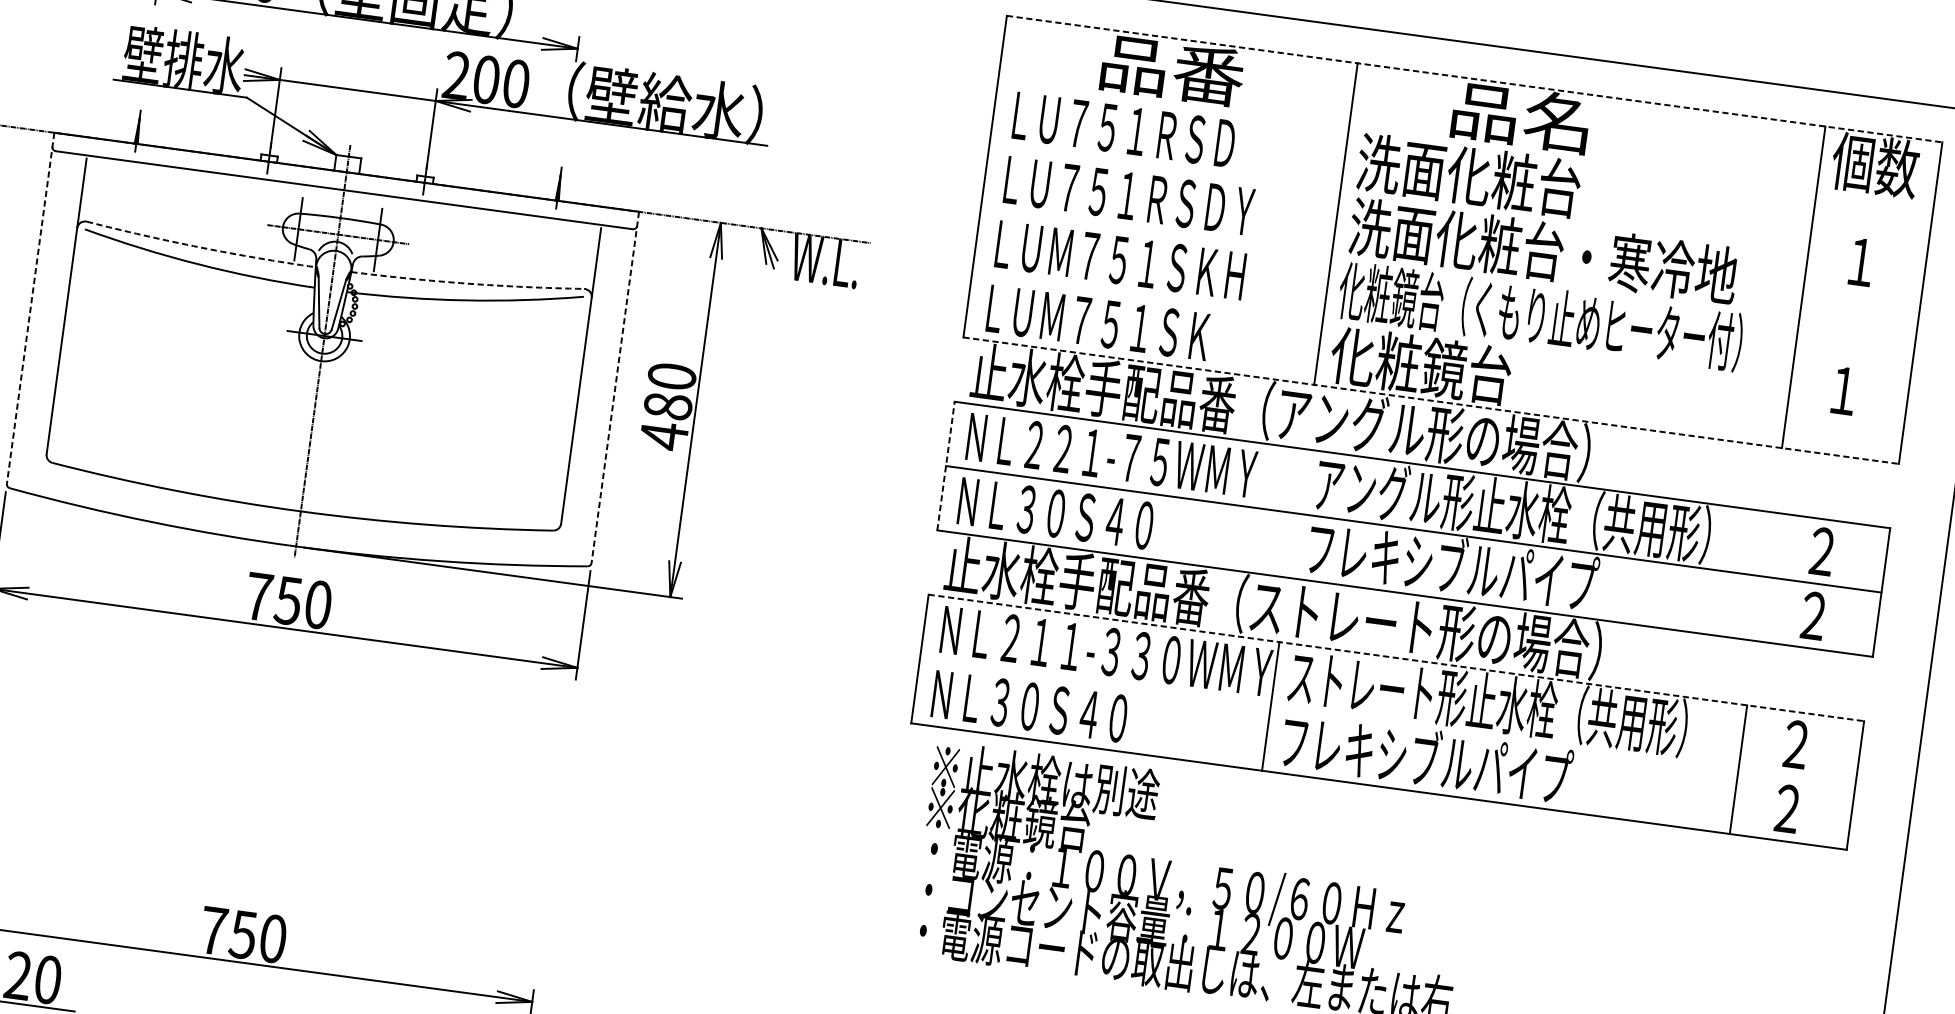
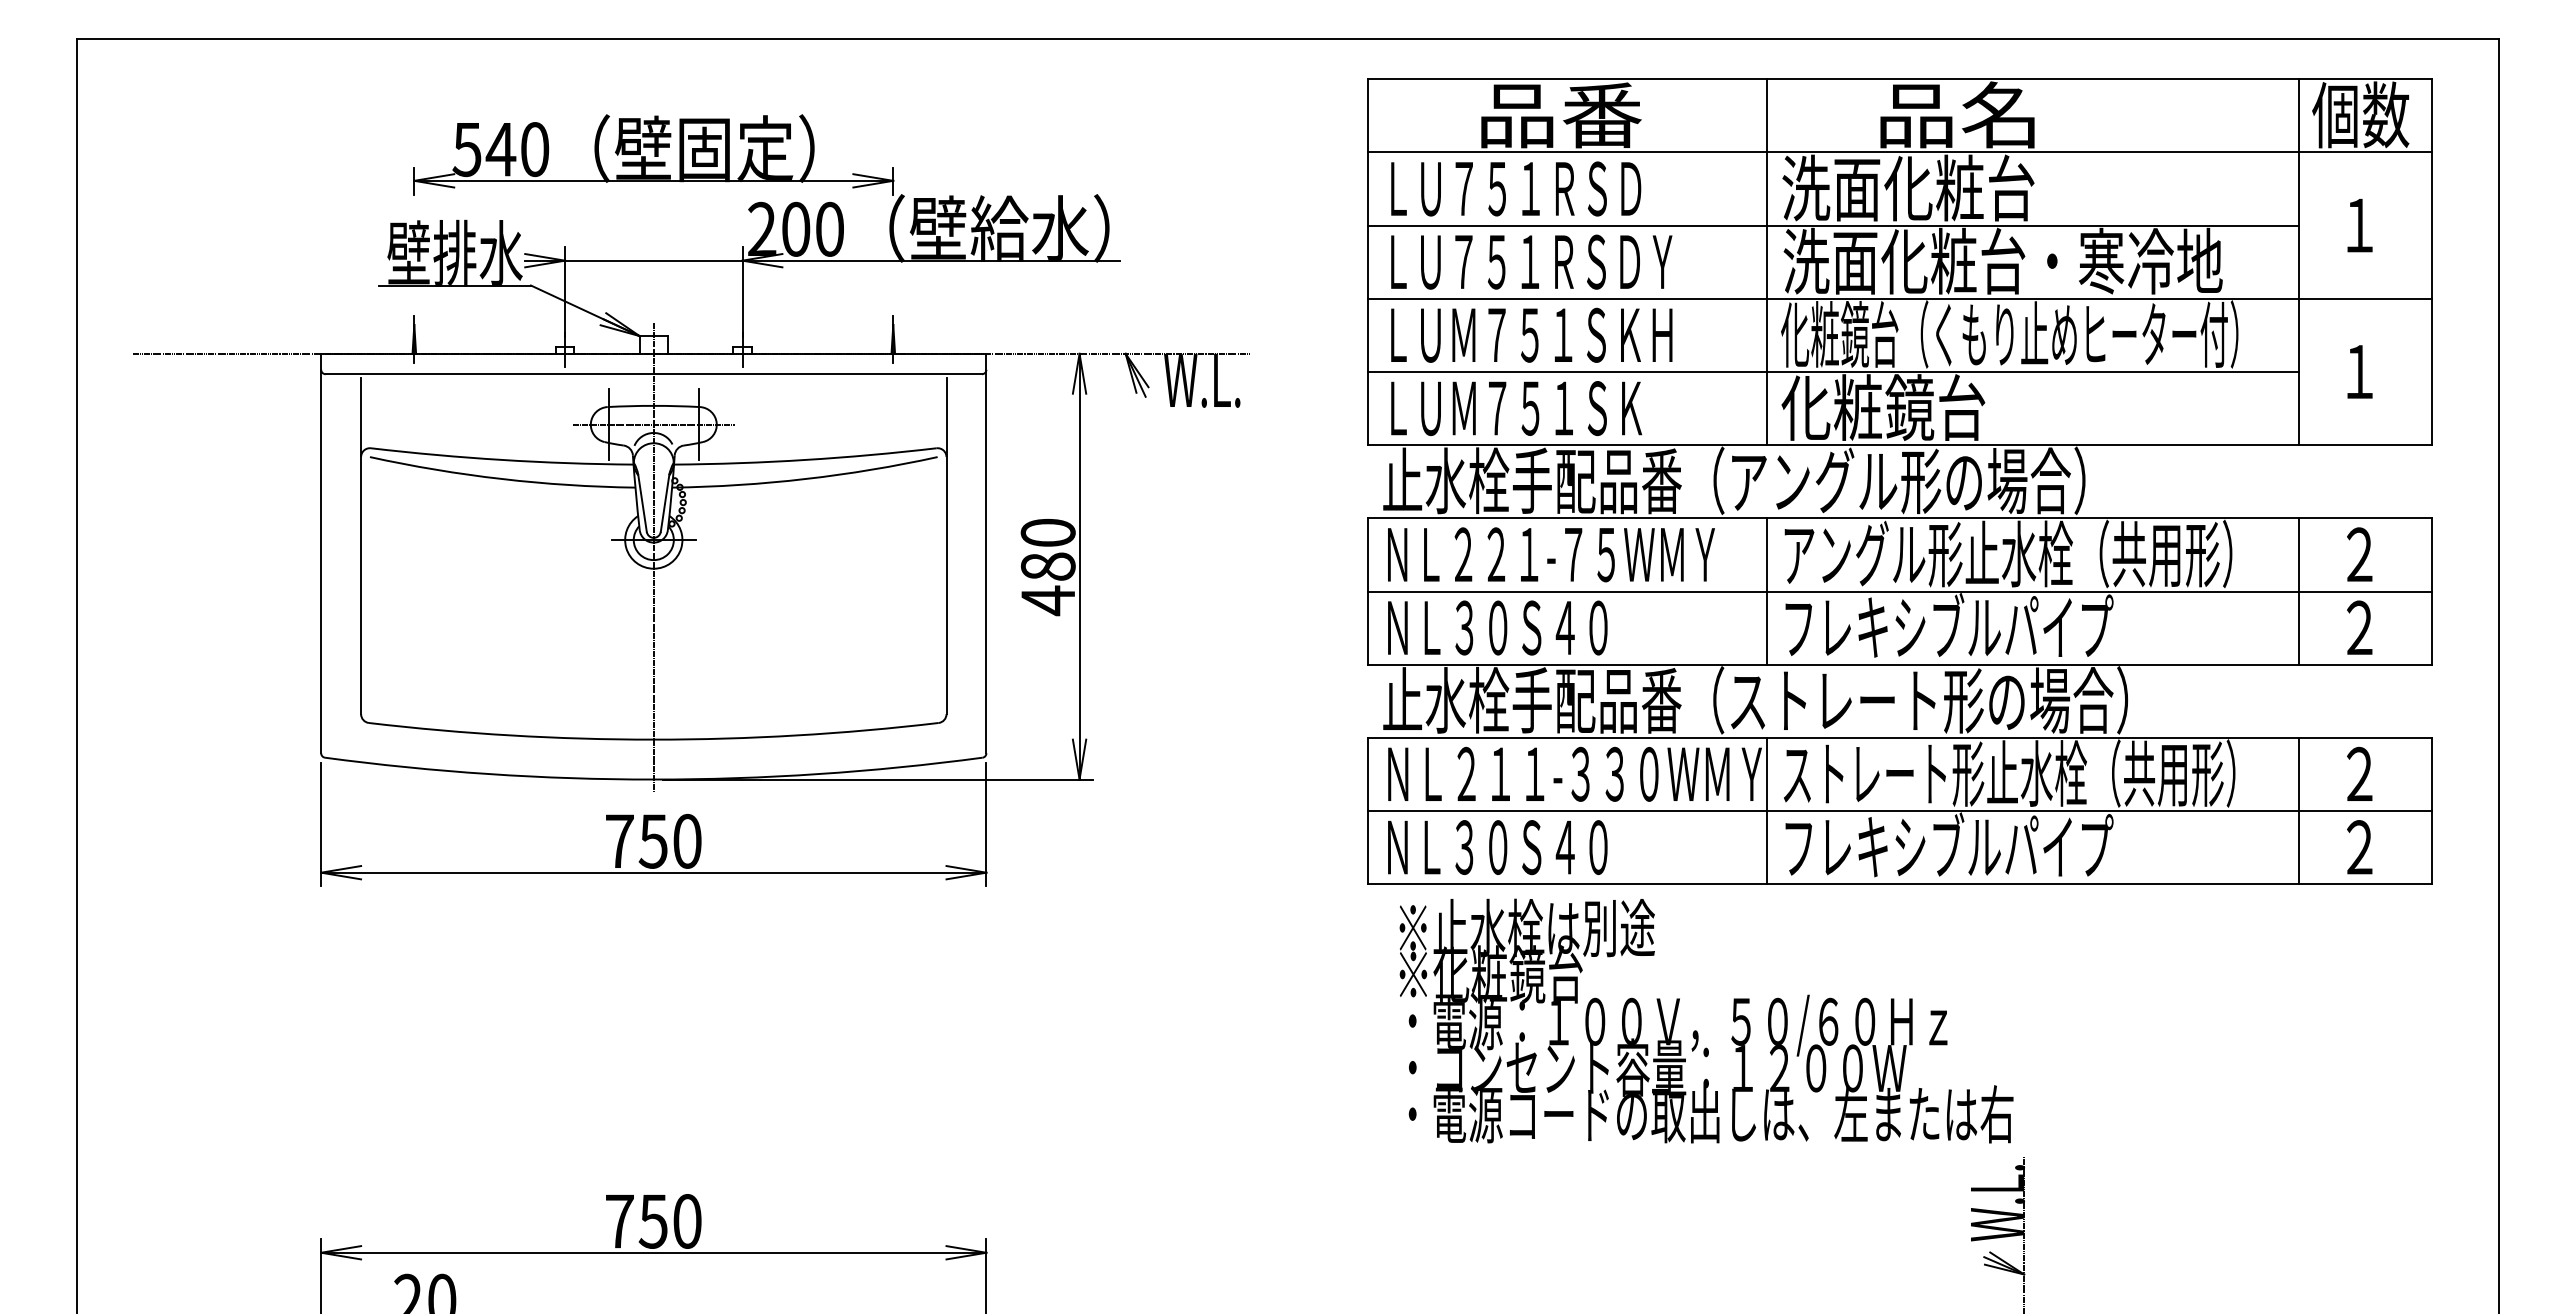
line: (1475, 79) -> (1900, 79), dashed -> solid
line: (1465, 143) -> (1899, 152), added
line: (1398, 199) -> (1833, 225), added
arc: (201, 247) -> (502, 459), dashed -> solid
line: (1448, 271) -> (1899, 298), added
arc: (467, 283) -> (805, 459), dashed -> solid
line: (30, 308) -> (321, 553), dashed -> solid
line: (1381, 328) -> (1833, 372), added
line: (615, 387) -> (986, 553), dashed -> solid
line: (1431, 401) -> (1900, 445), dashed -> solid
line: (945, 466) -> (1367, 591), dashed -> solid
line: (1296, 513) -> (1766, 591), added
line: (1764, 576) -> (2299, 591), added
line: (1396, 657) -> (1900, 737), dashed -> solid
line: (1387, 722) -> (1899, 811), added

